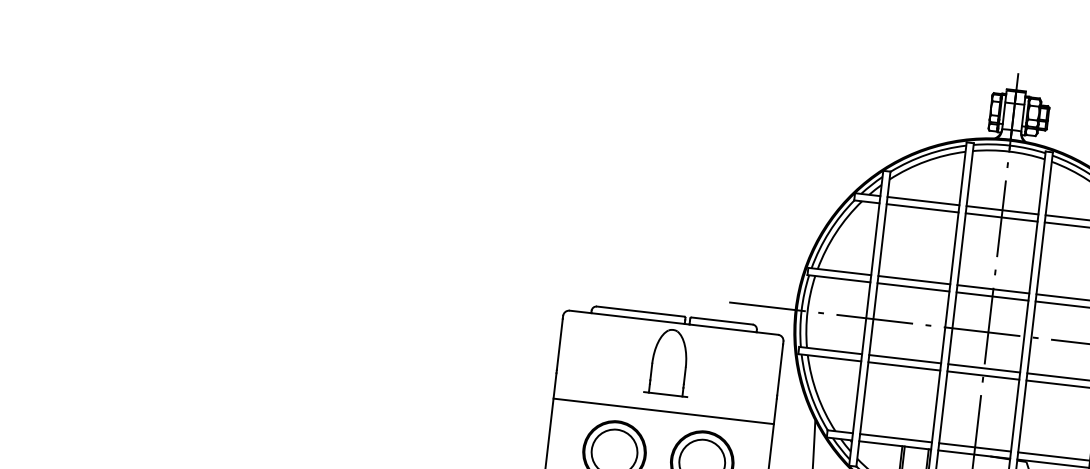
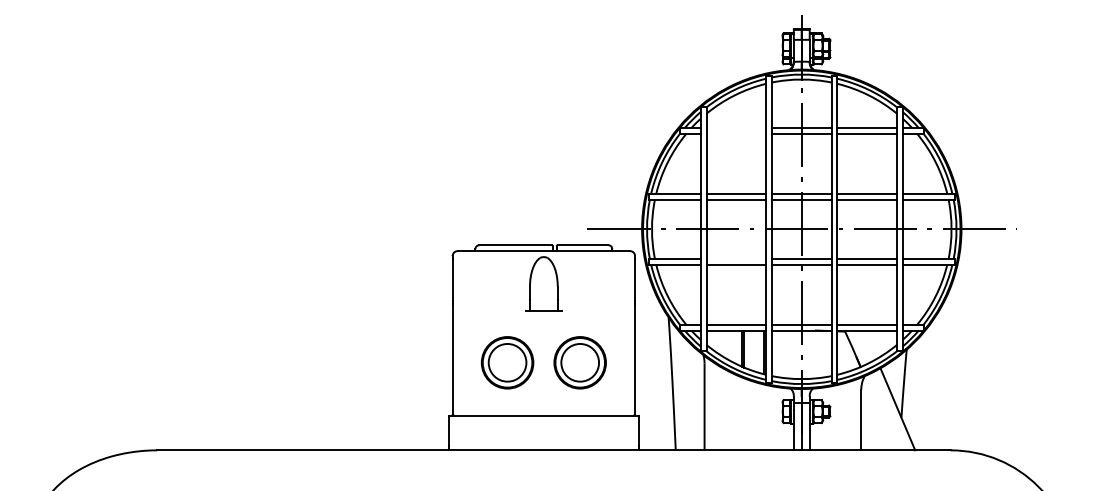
line: (923, 201) -> (736, 128), removed
line: (922, 208) -> (736, 134), removed
line: (905, 359) -> (736, 259), removed
line: (663, 411) -> (543, 324), removed

